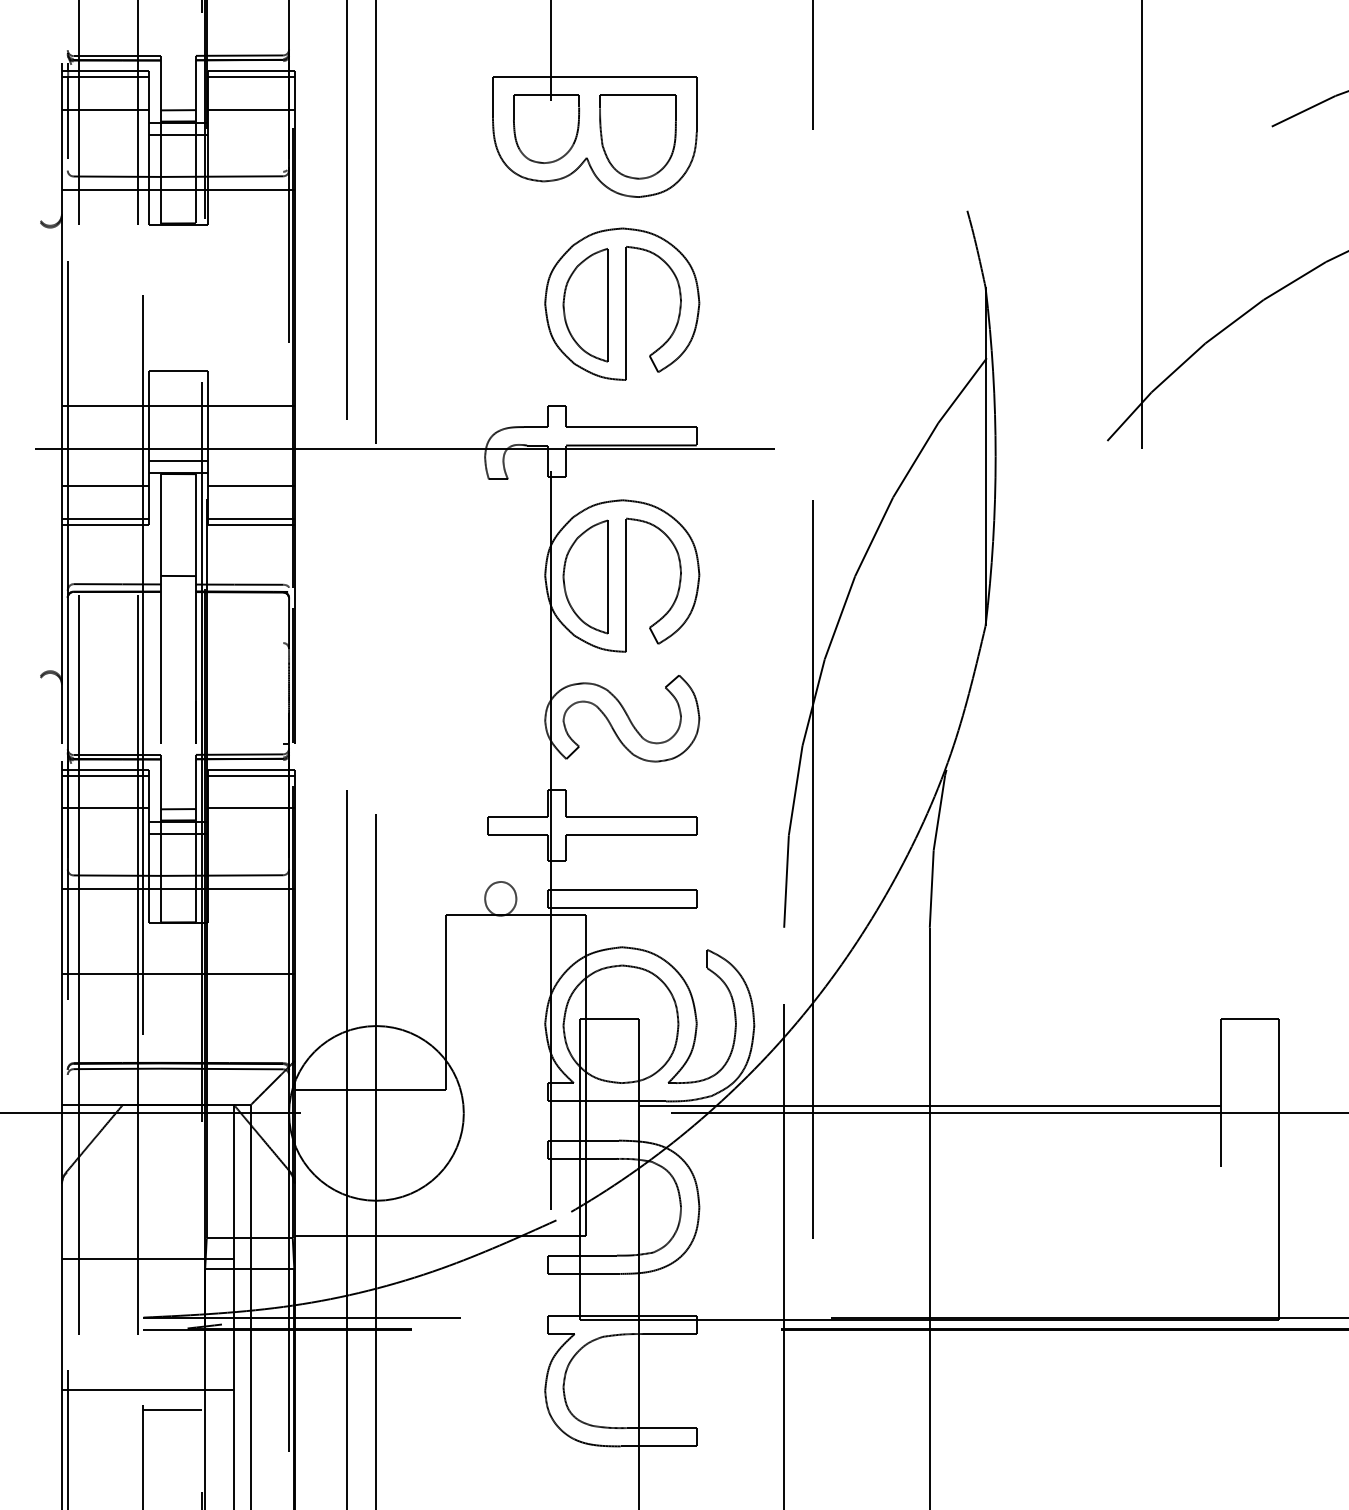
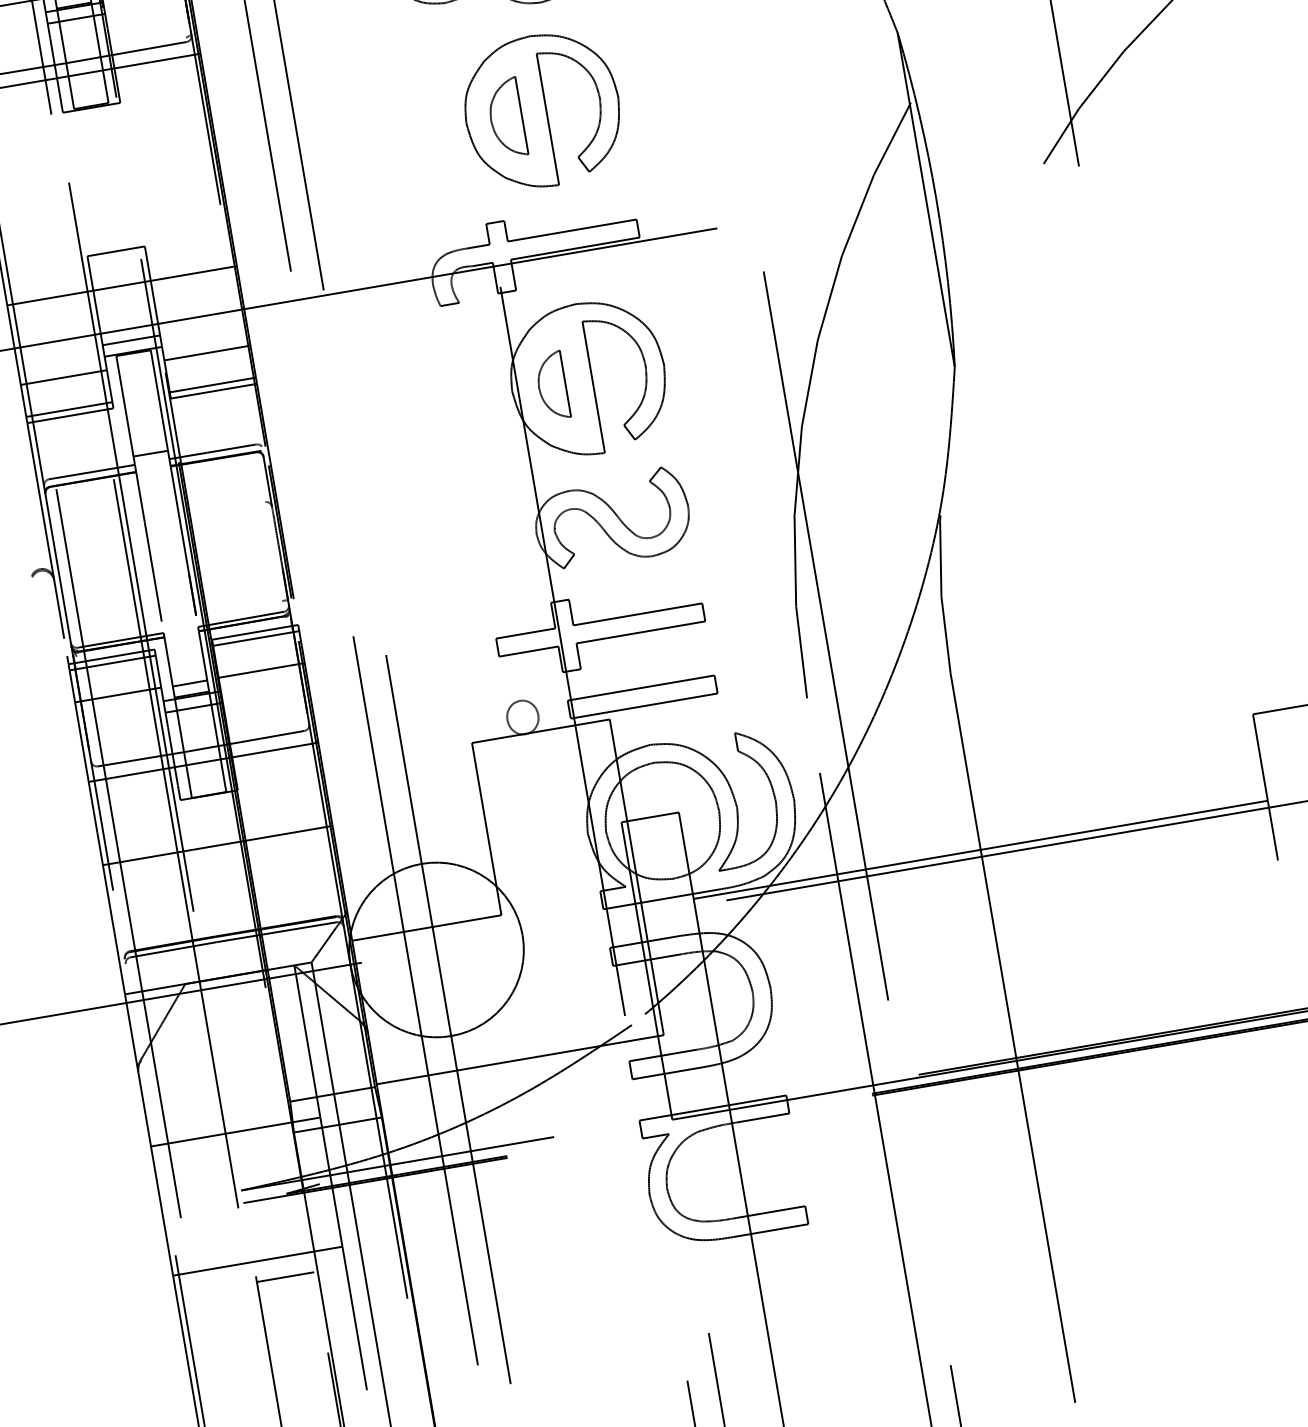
part: (585, 305) -> (506, 118), size x0.7
part: (585, 576) -> (552, 385), size x0.6

